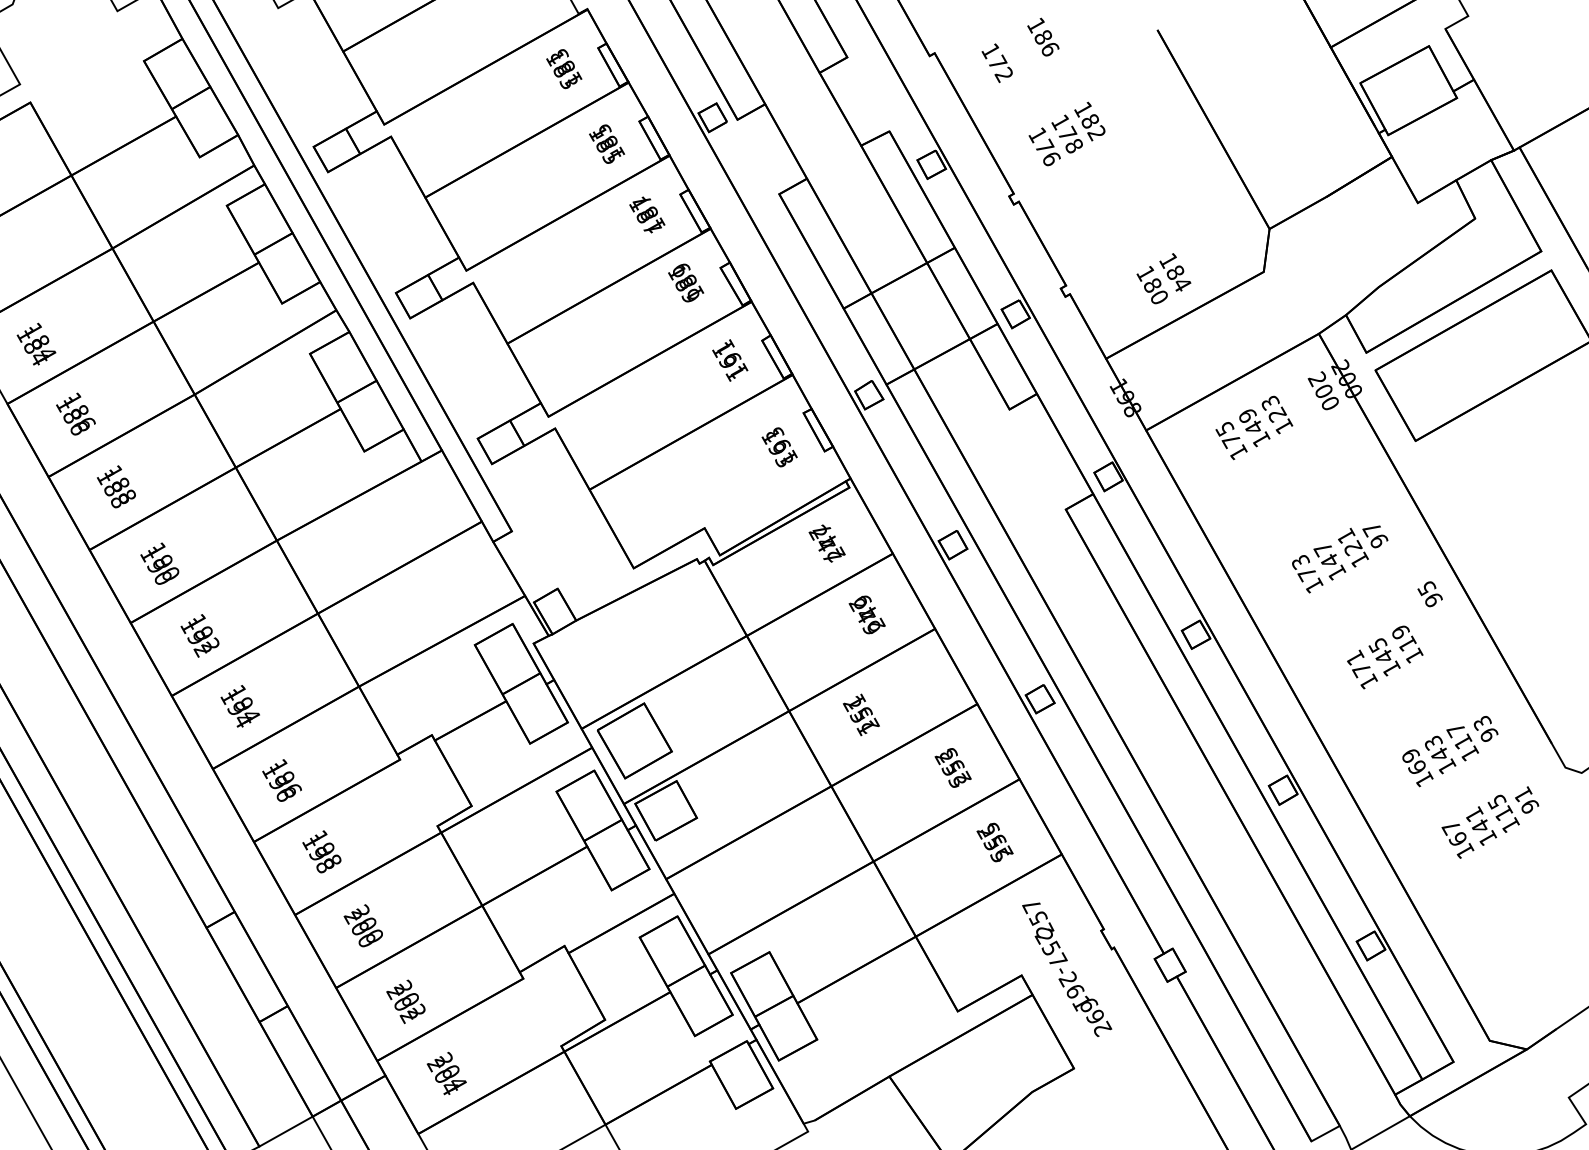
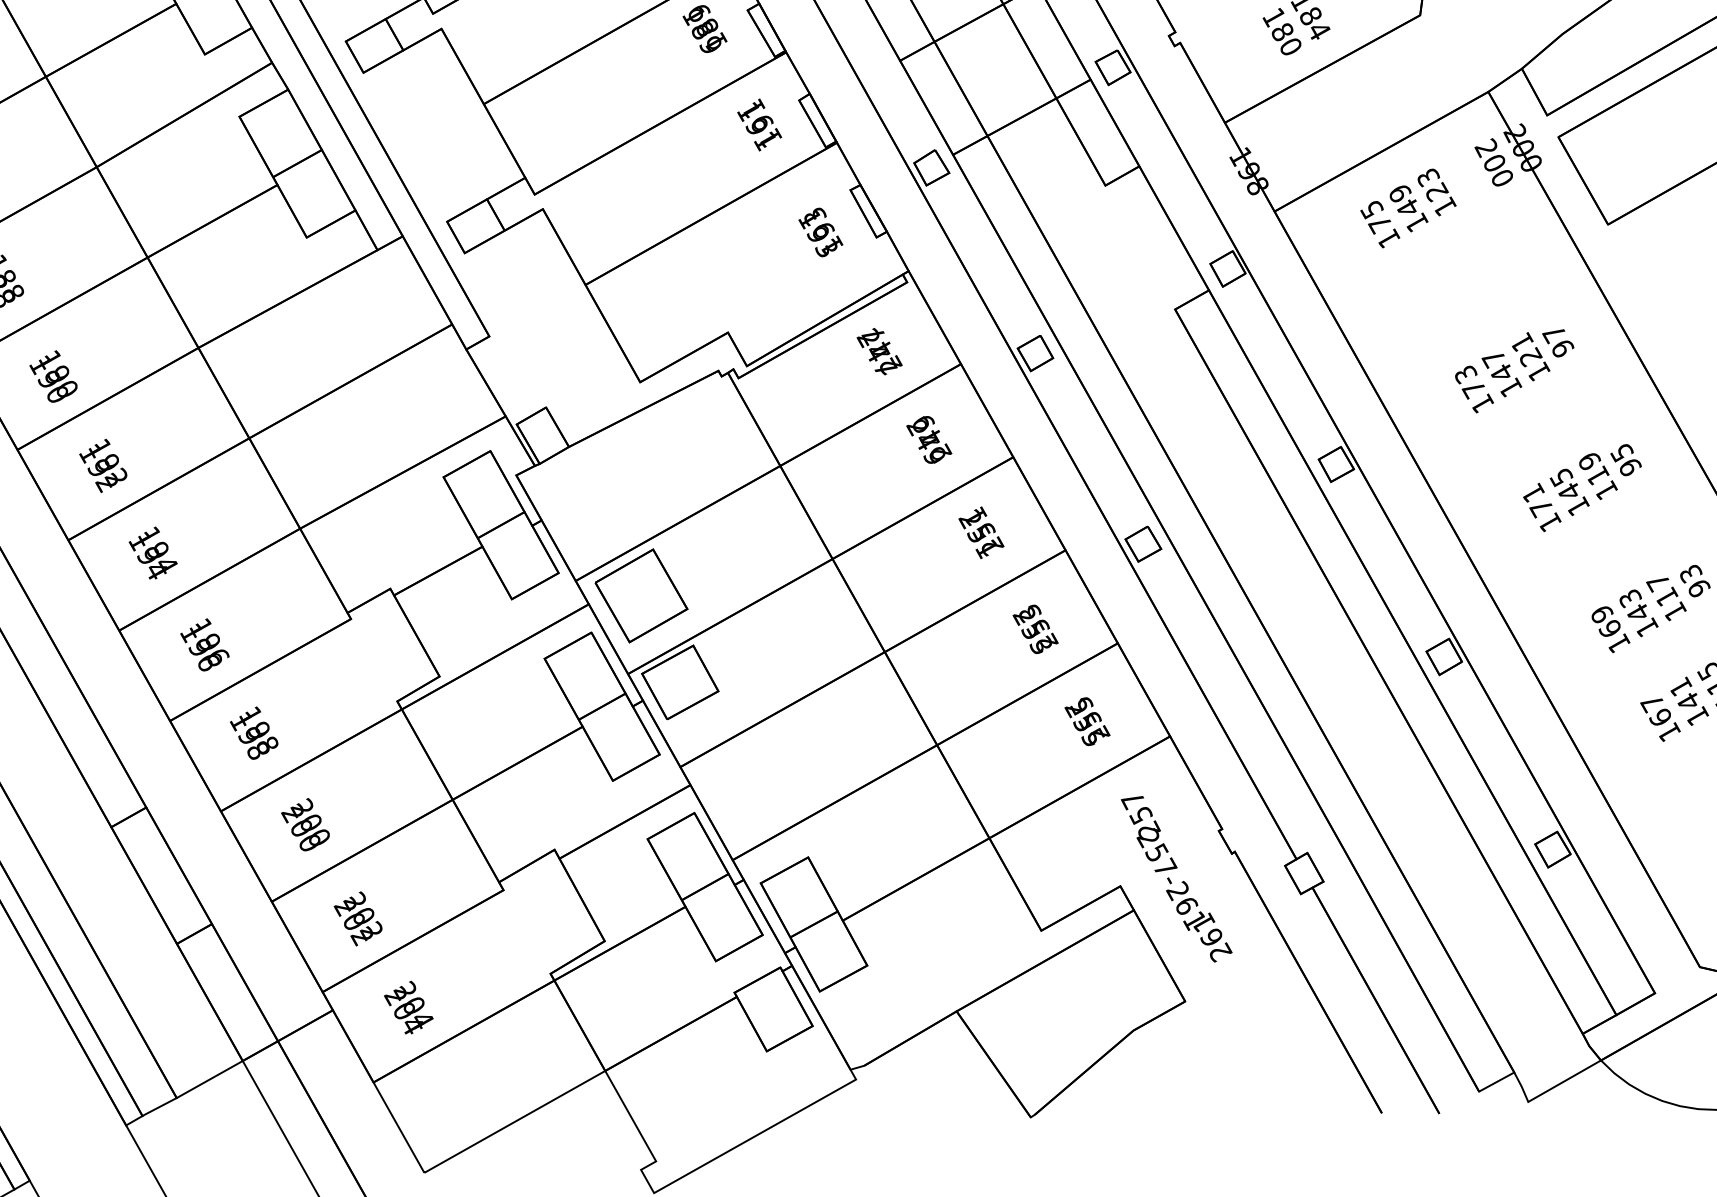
text: (1429, 594) -> (1625, 460), moved
text: (860, 714) -> (980, 532), moved
text: (1088, 1004) -> (1203, 922), 269 -> 261

